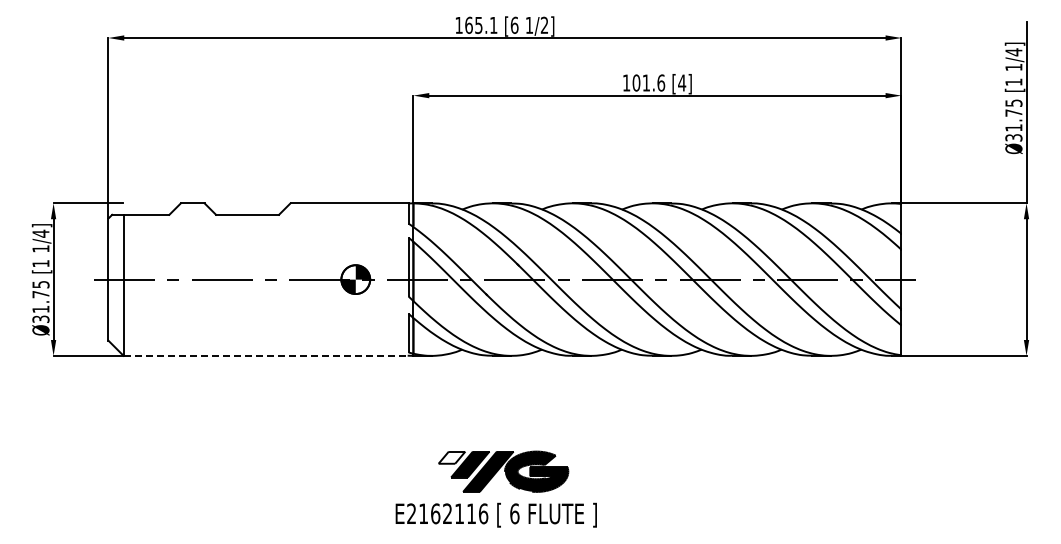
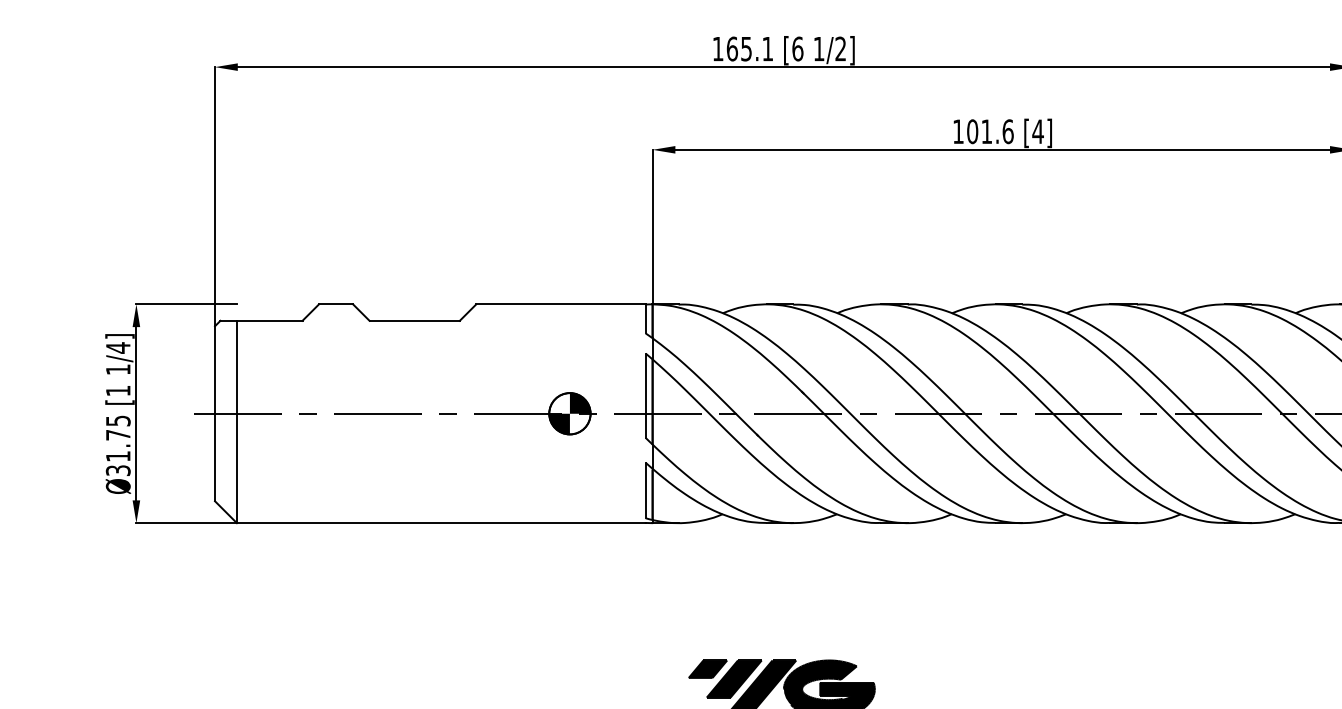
line: (266, 355) -> (441, 522), dashed -> solid
fill: (451, 457) -> (707, 668), added

